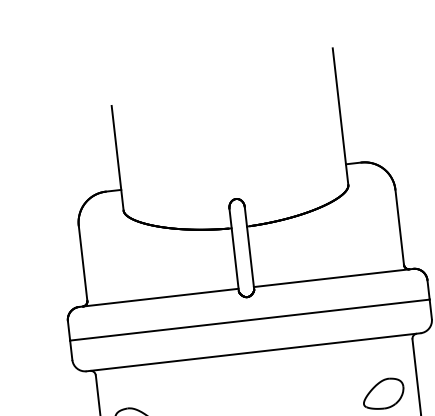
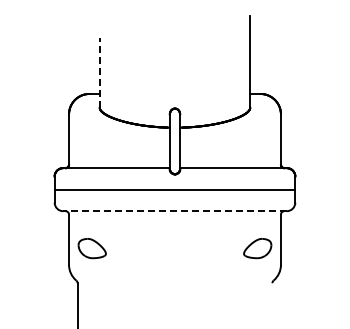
line: (117, 157) -> (99, 72), solid -> dashed
line: (254, 352) -> (175, 211), solid -> dashed

